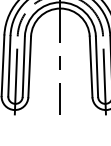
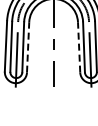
line: (30, 65) -> (28, 46), solid -> dashed
line: (91, 65) -> (79, 46), solid -> dashed

